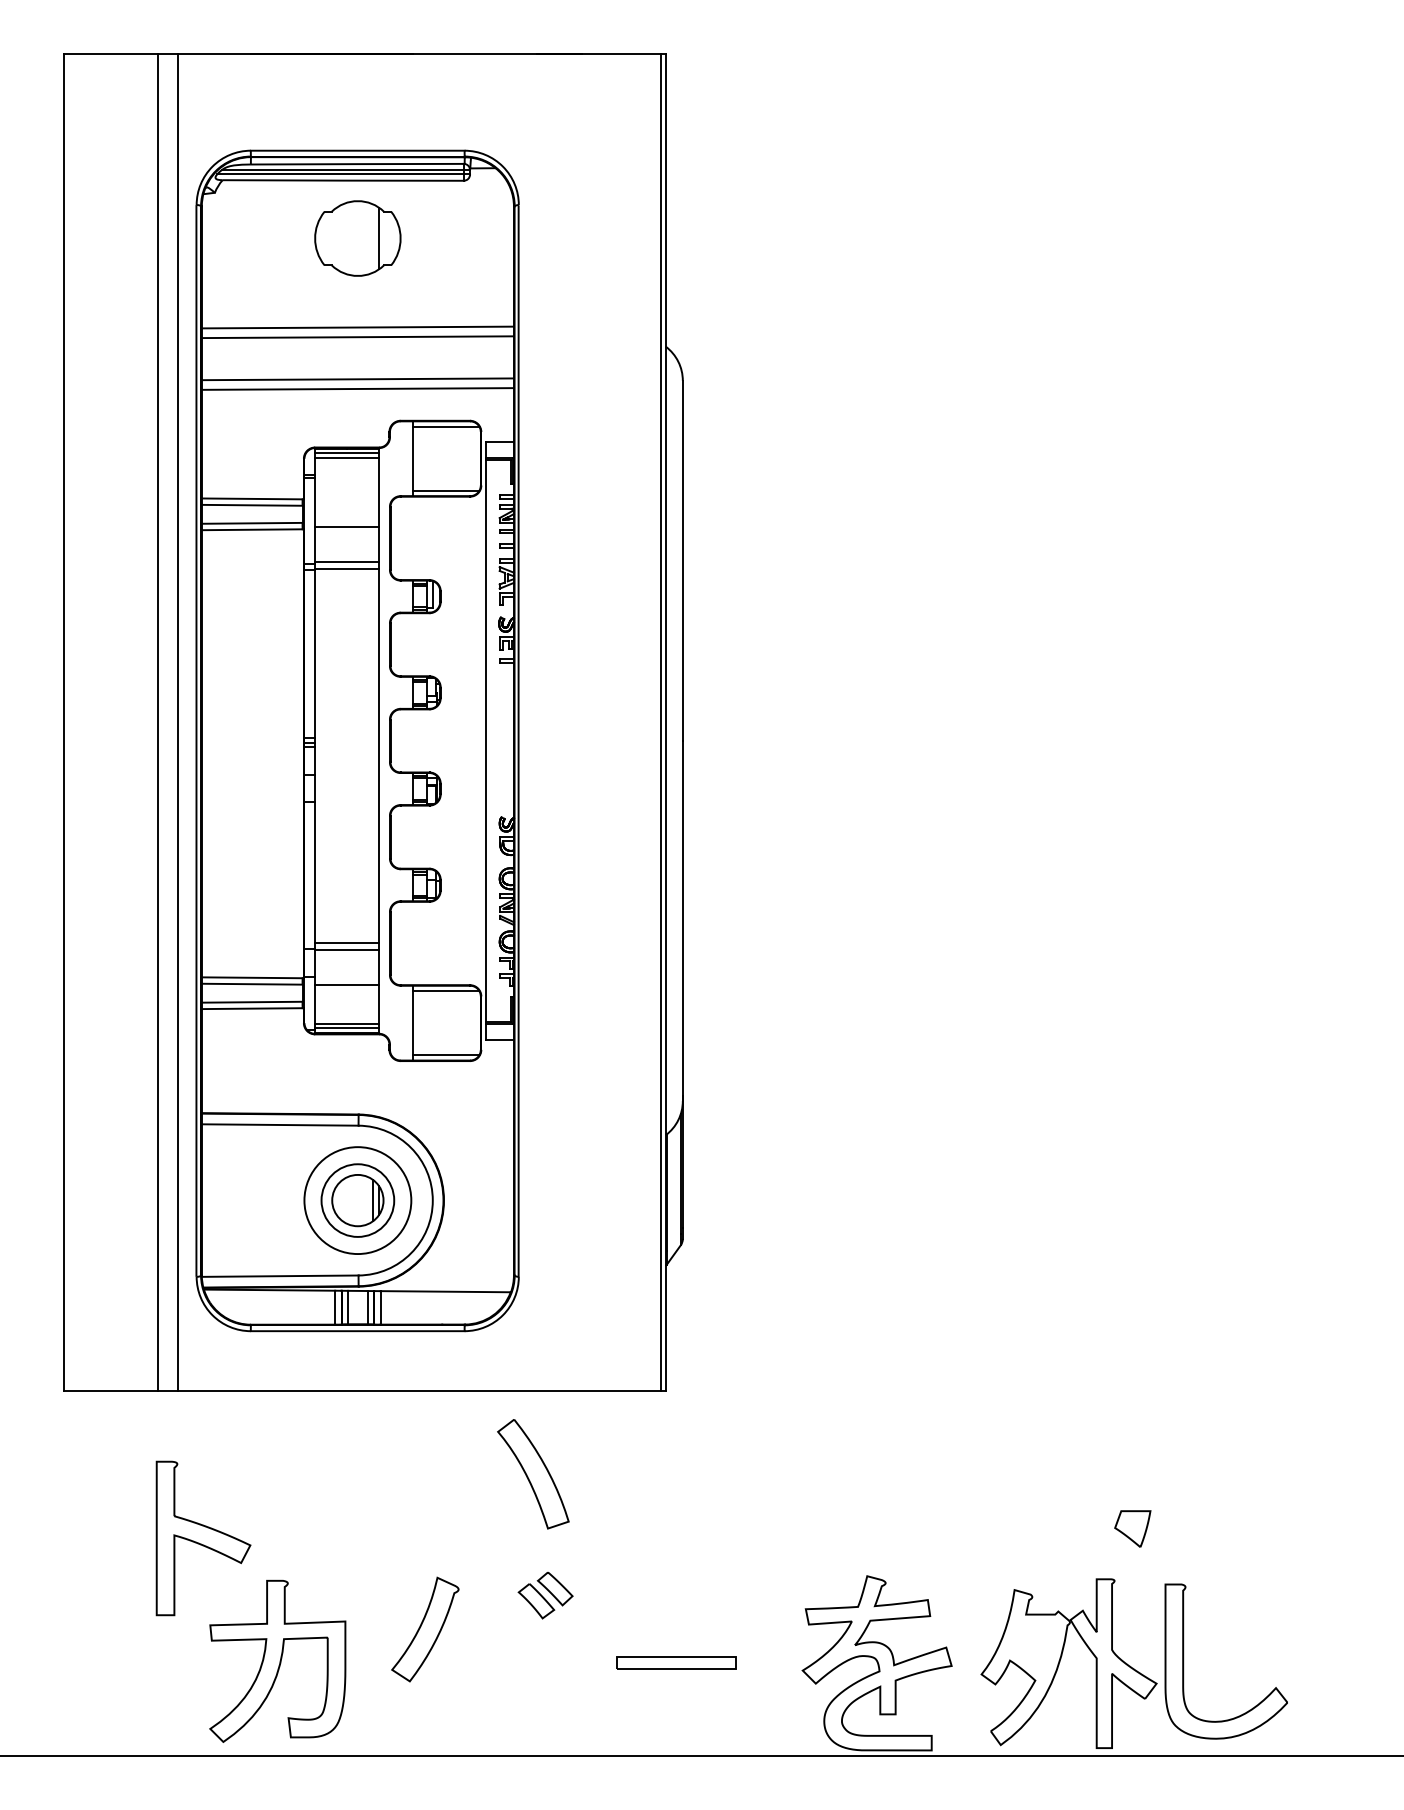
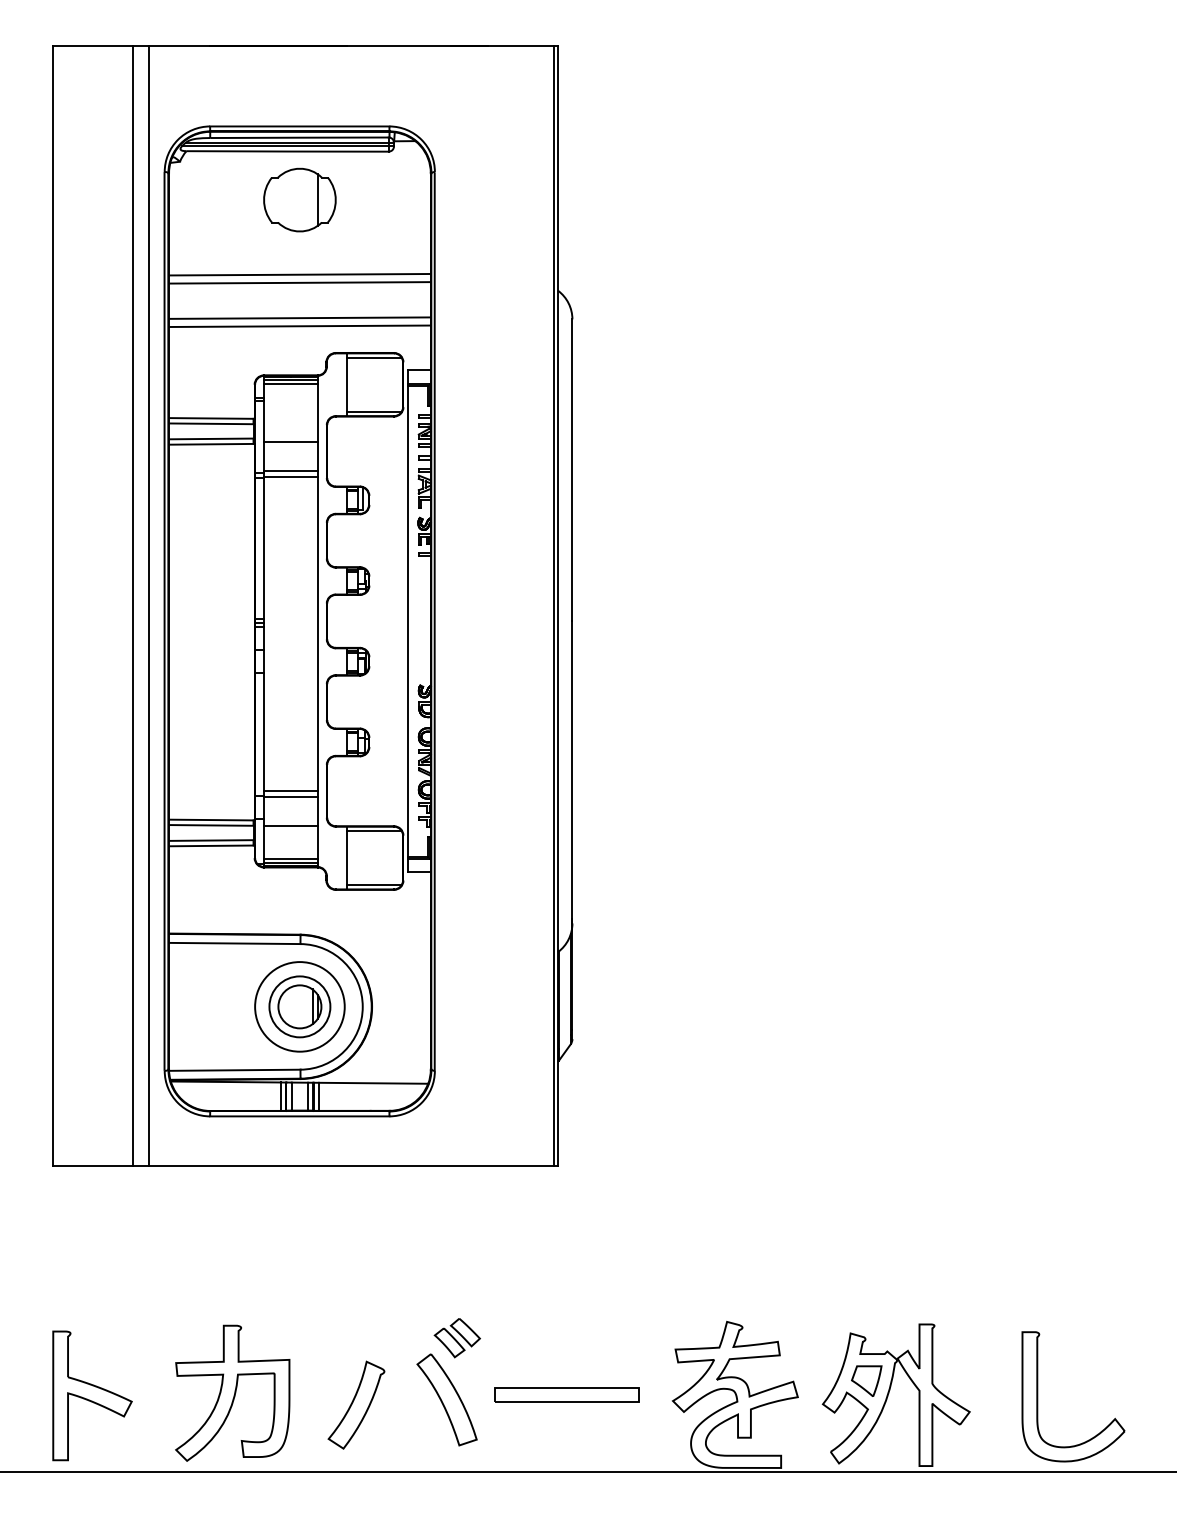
part: (533, 1474) -> (447, 1400), moved
part: (1132, 1528) -> (866, 1380), moved
part: (203, 1538) -> (92, 1395), moved
part: (425, 1629) -> (356, 1405), moved
part: (1184, 1661) -> (1038, 1396), moved
part: (676, 1662) -> (567, 1394), size x1.43

